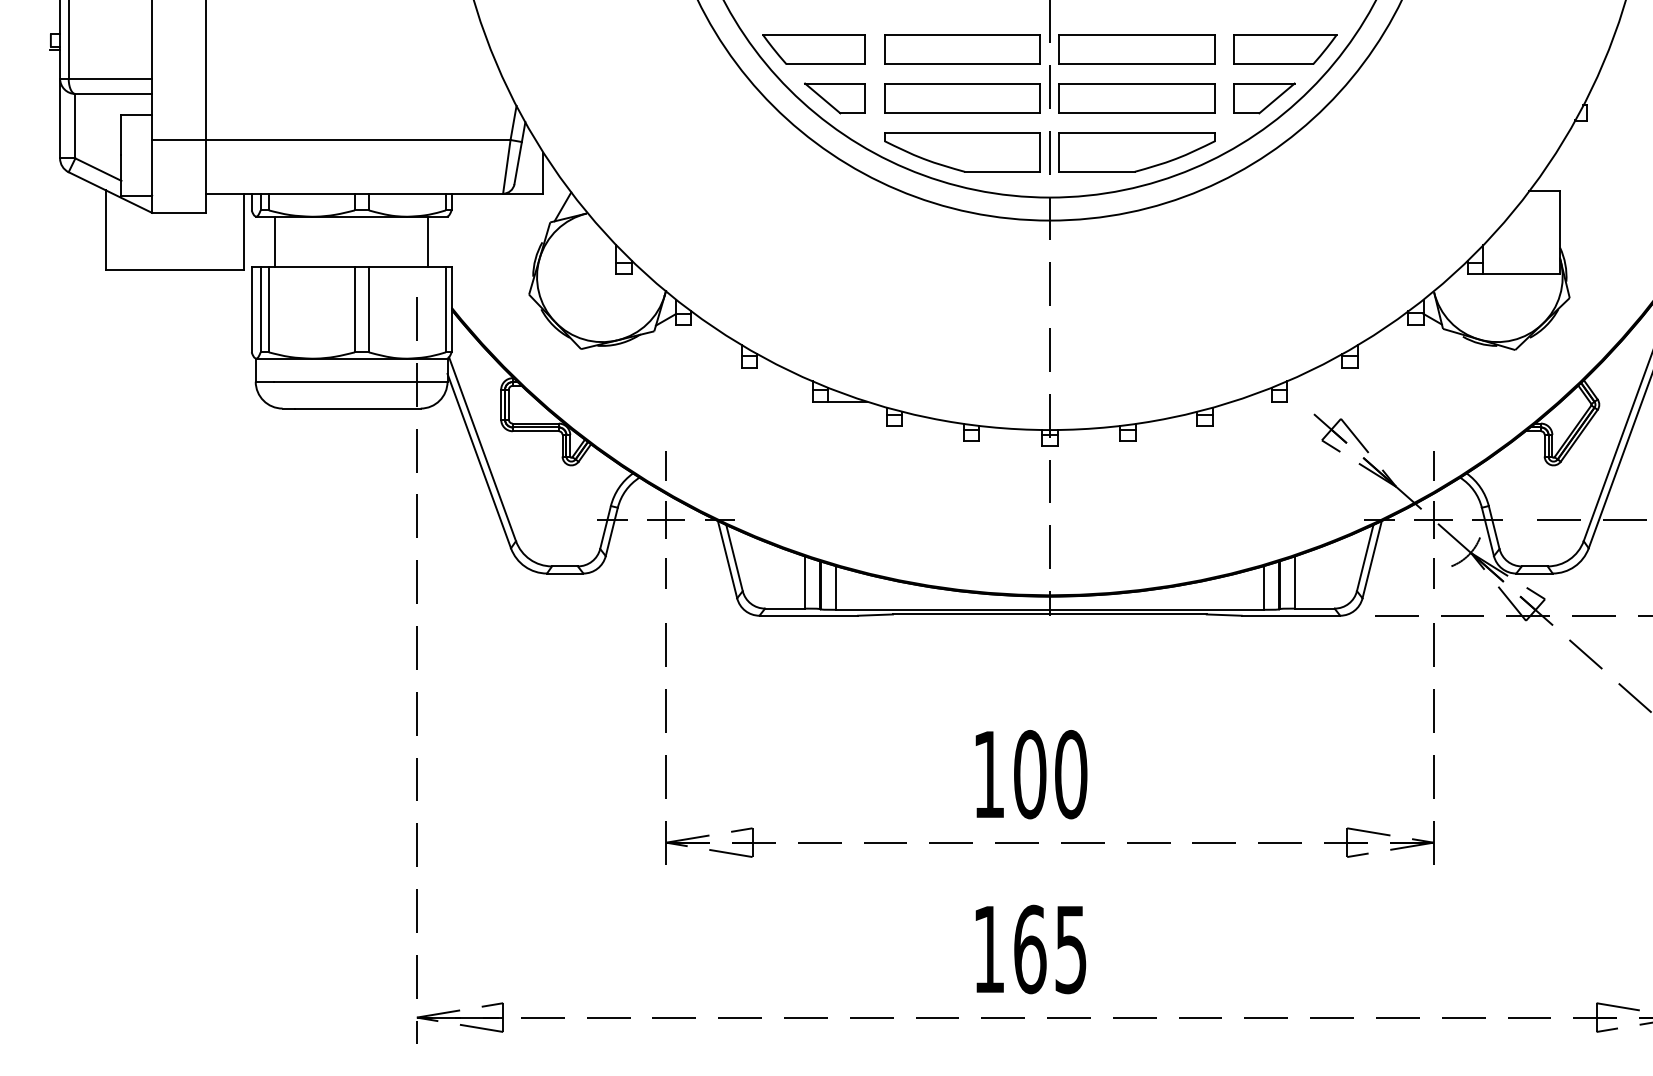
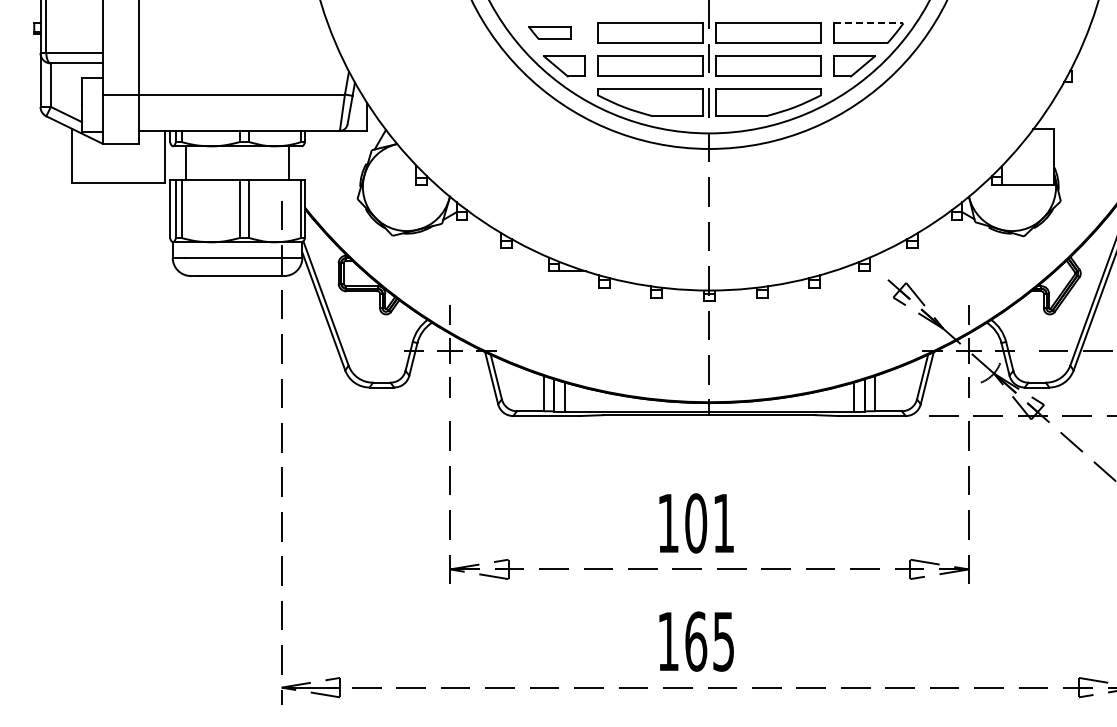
line: (1285, 34) -> (868, 23), solid -> dashed
part: (813, 48) -> (549, 32), size x0.6
text: (1070, 774) -> (723, 523), 100 -> 101

